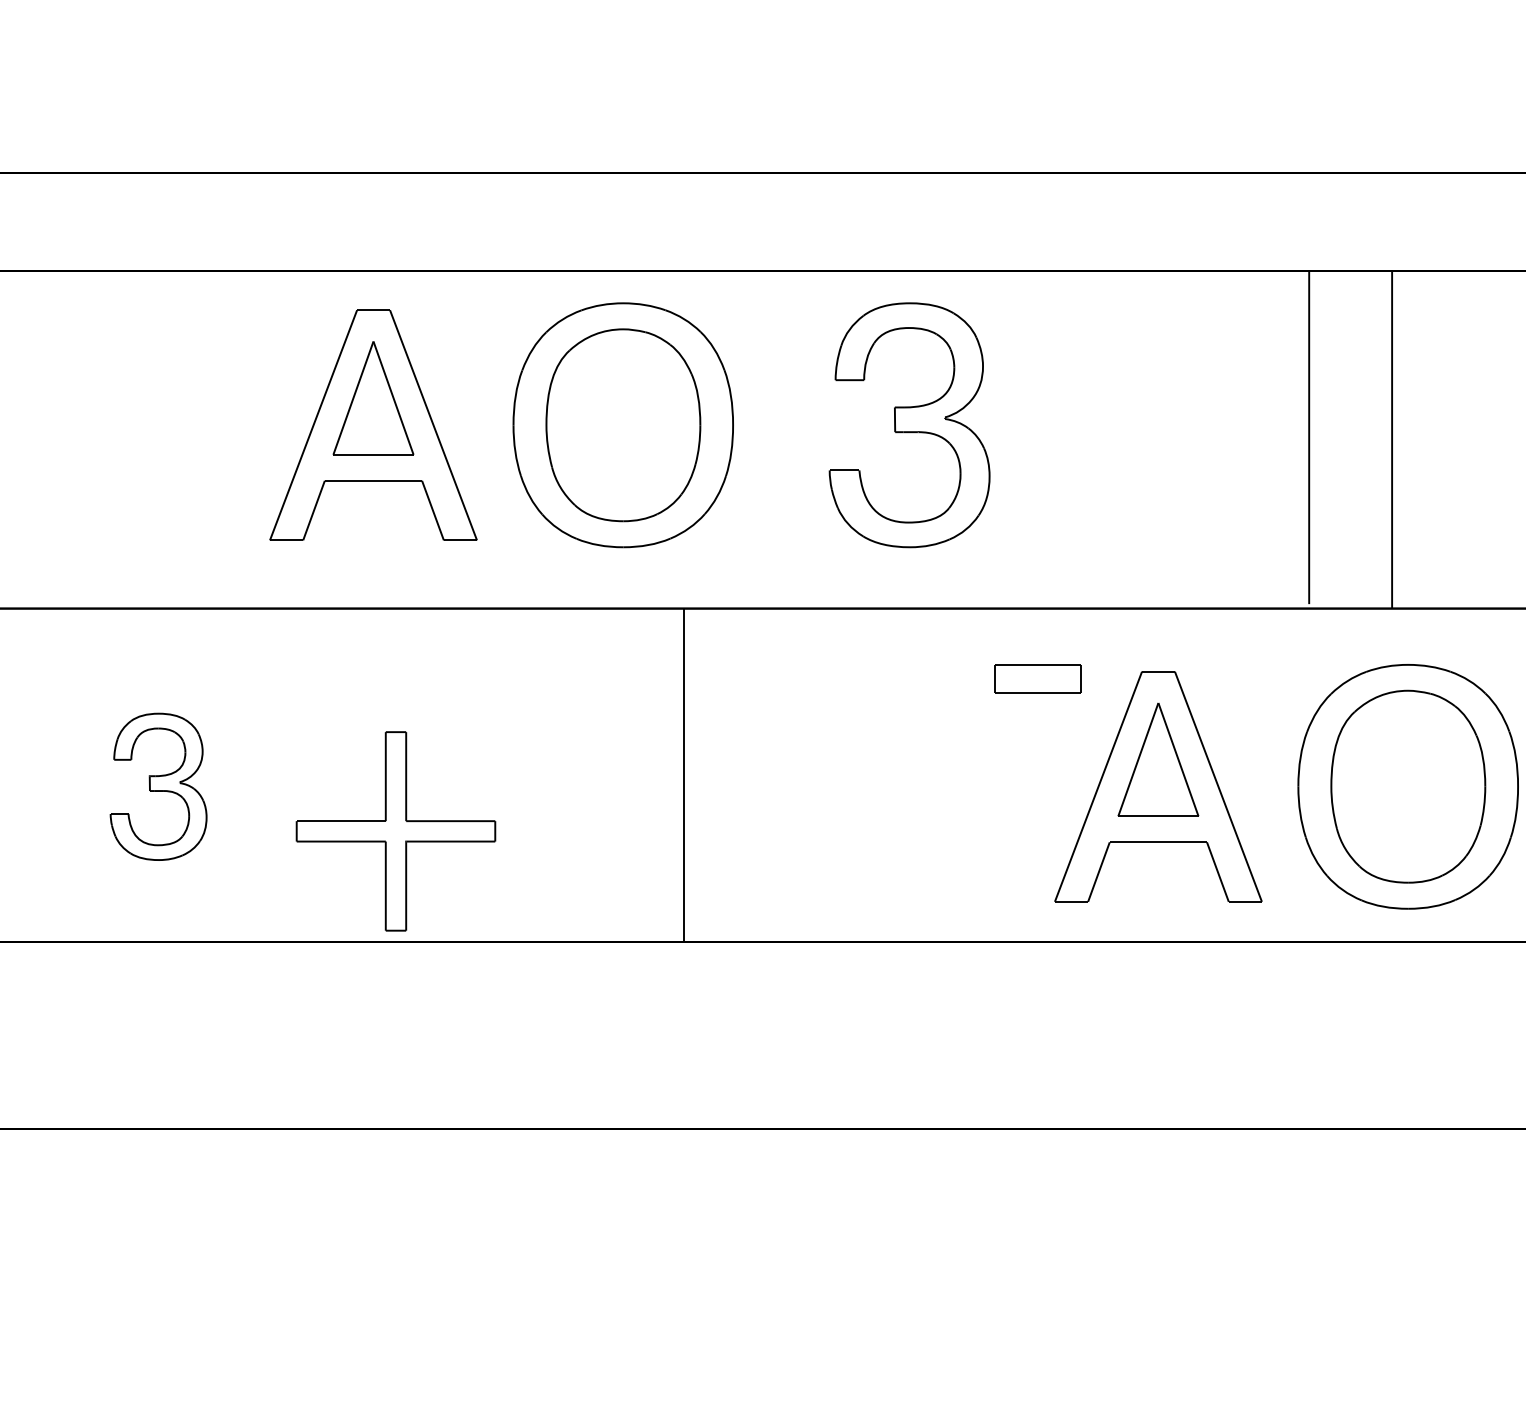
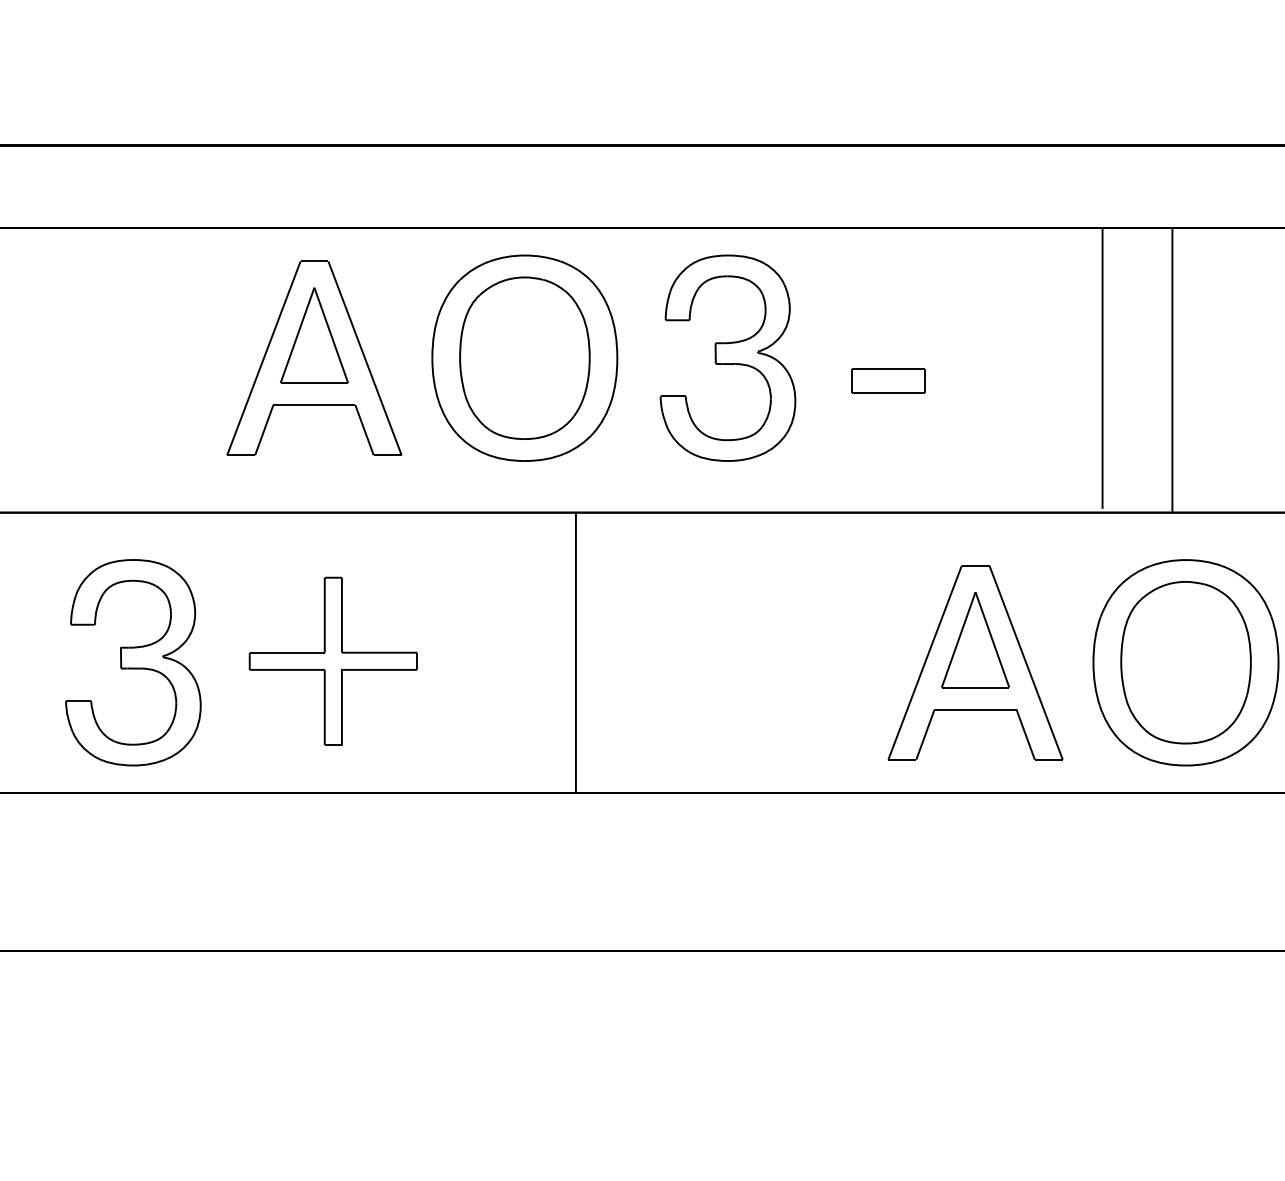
part: (909, 424) -> (727, 357), moved
part: (1038, 678) -> (888, 380), moved
part: (158, 786) -> (133, 662), size x1.67
part: (394, 830) -> (332, 660), moved

